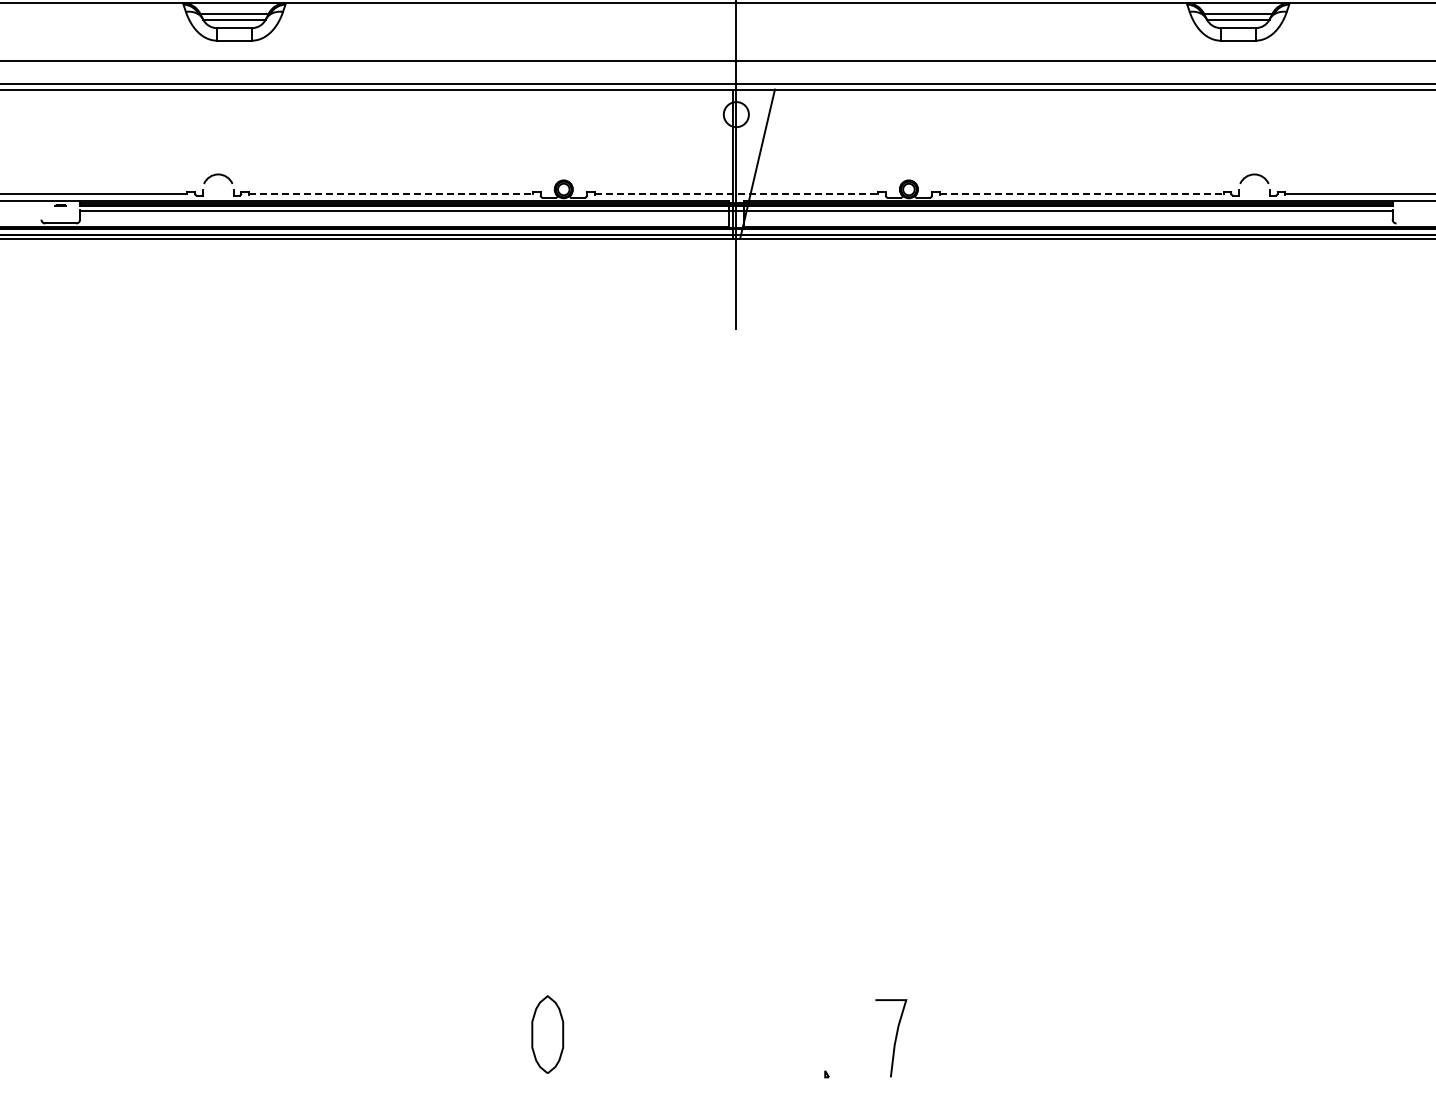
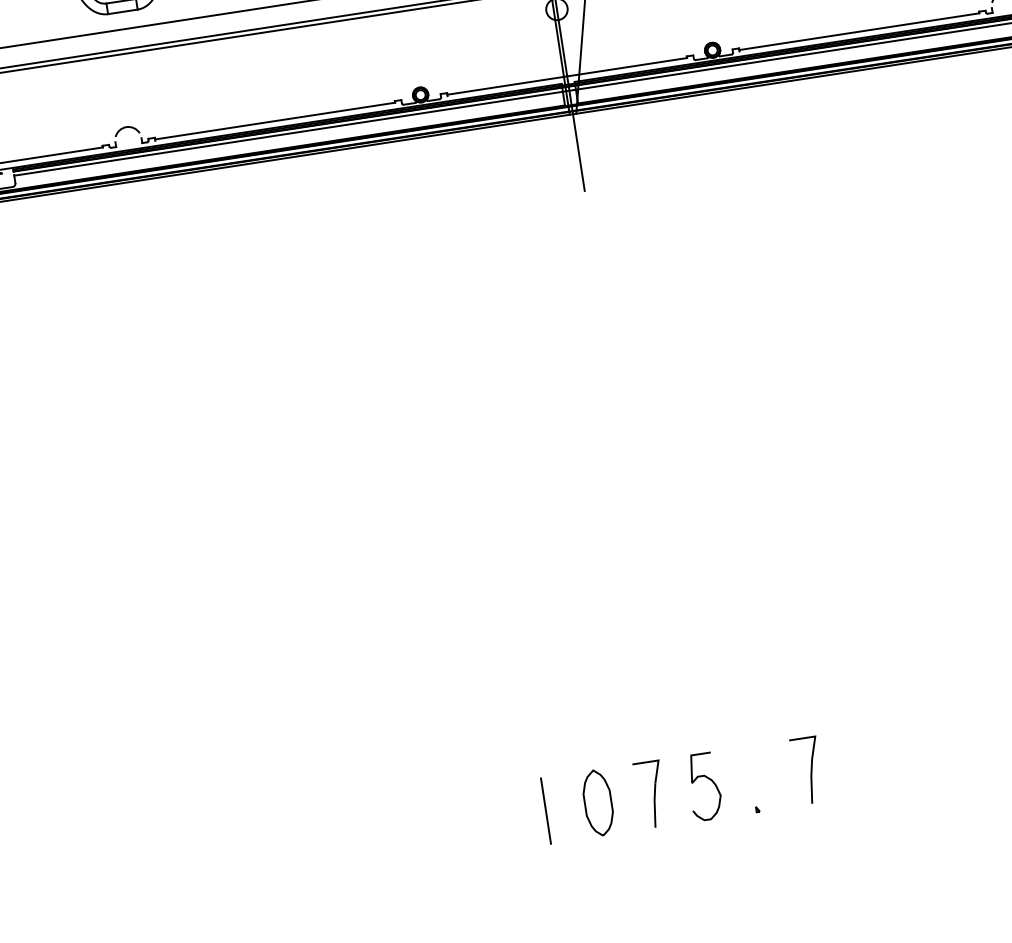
line: (391, 193) -> (275, 120), dashed -> solid
line: (736, 193) -> (567, 76), dashed -> solid
line: (1081, 193) -> (859, 31), dashed -> solid
curve: (773, 1029) -> (706, 778), added
part: (547, 1034) -> (598, 802), moved
line: (581, 1038) -> (545, 810), added
part: (705, 1038) -> (650, 794), added

